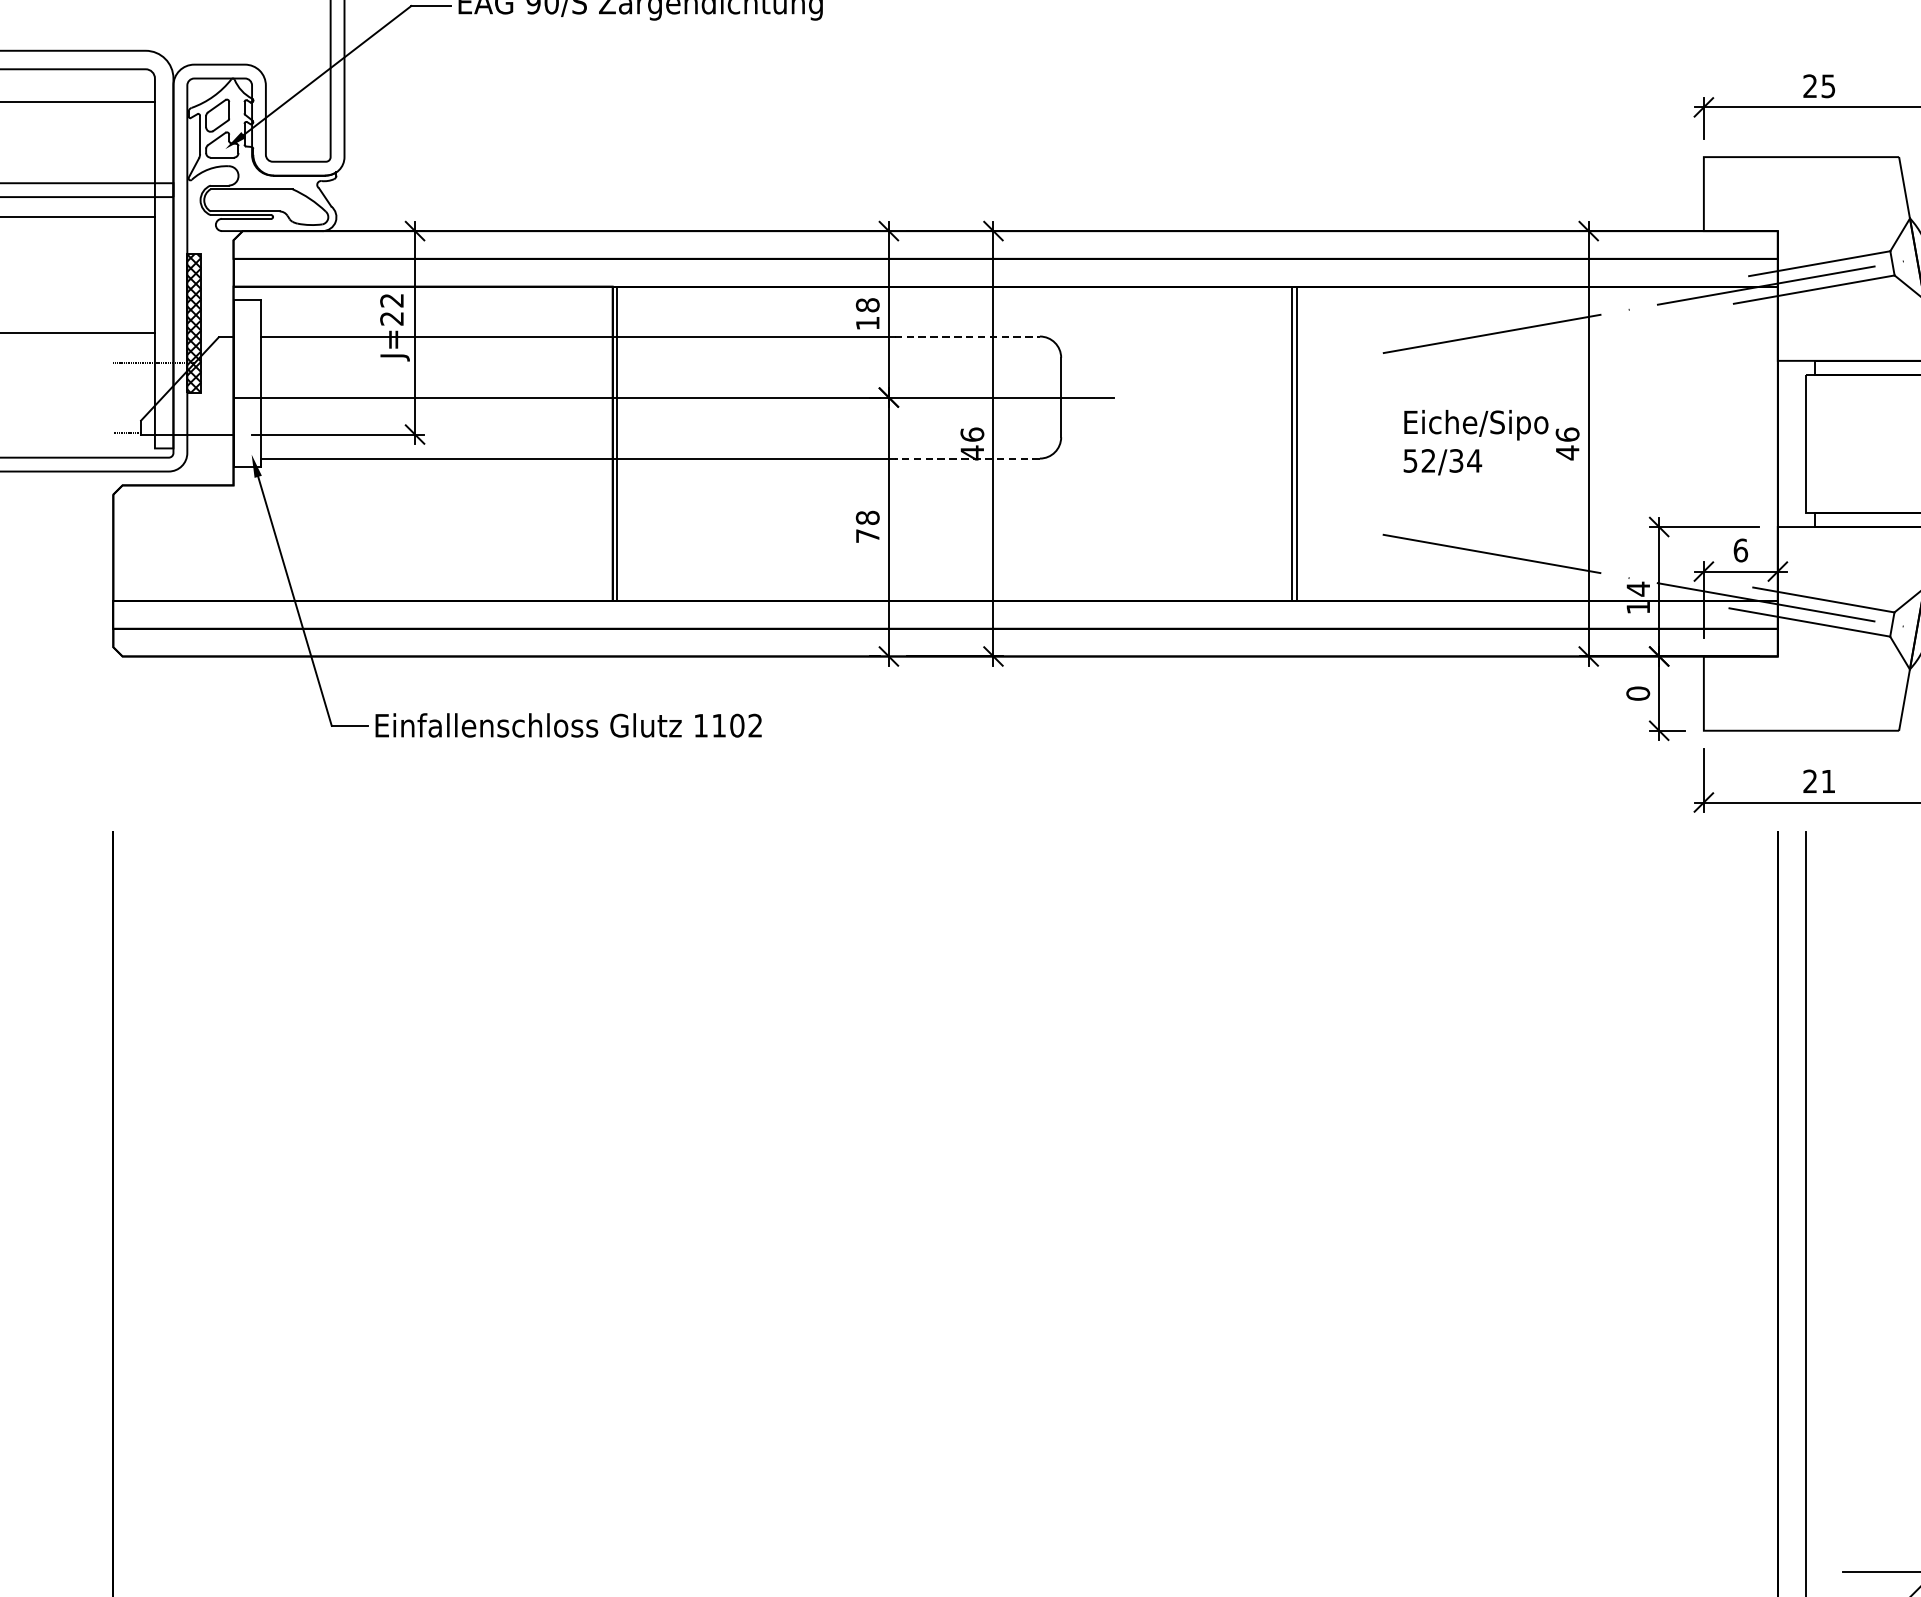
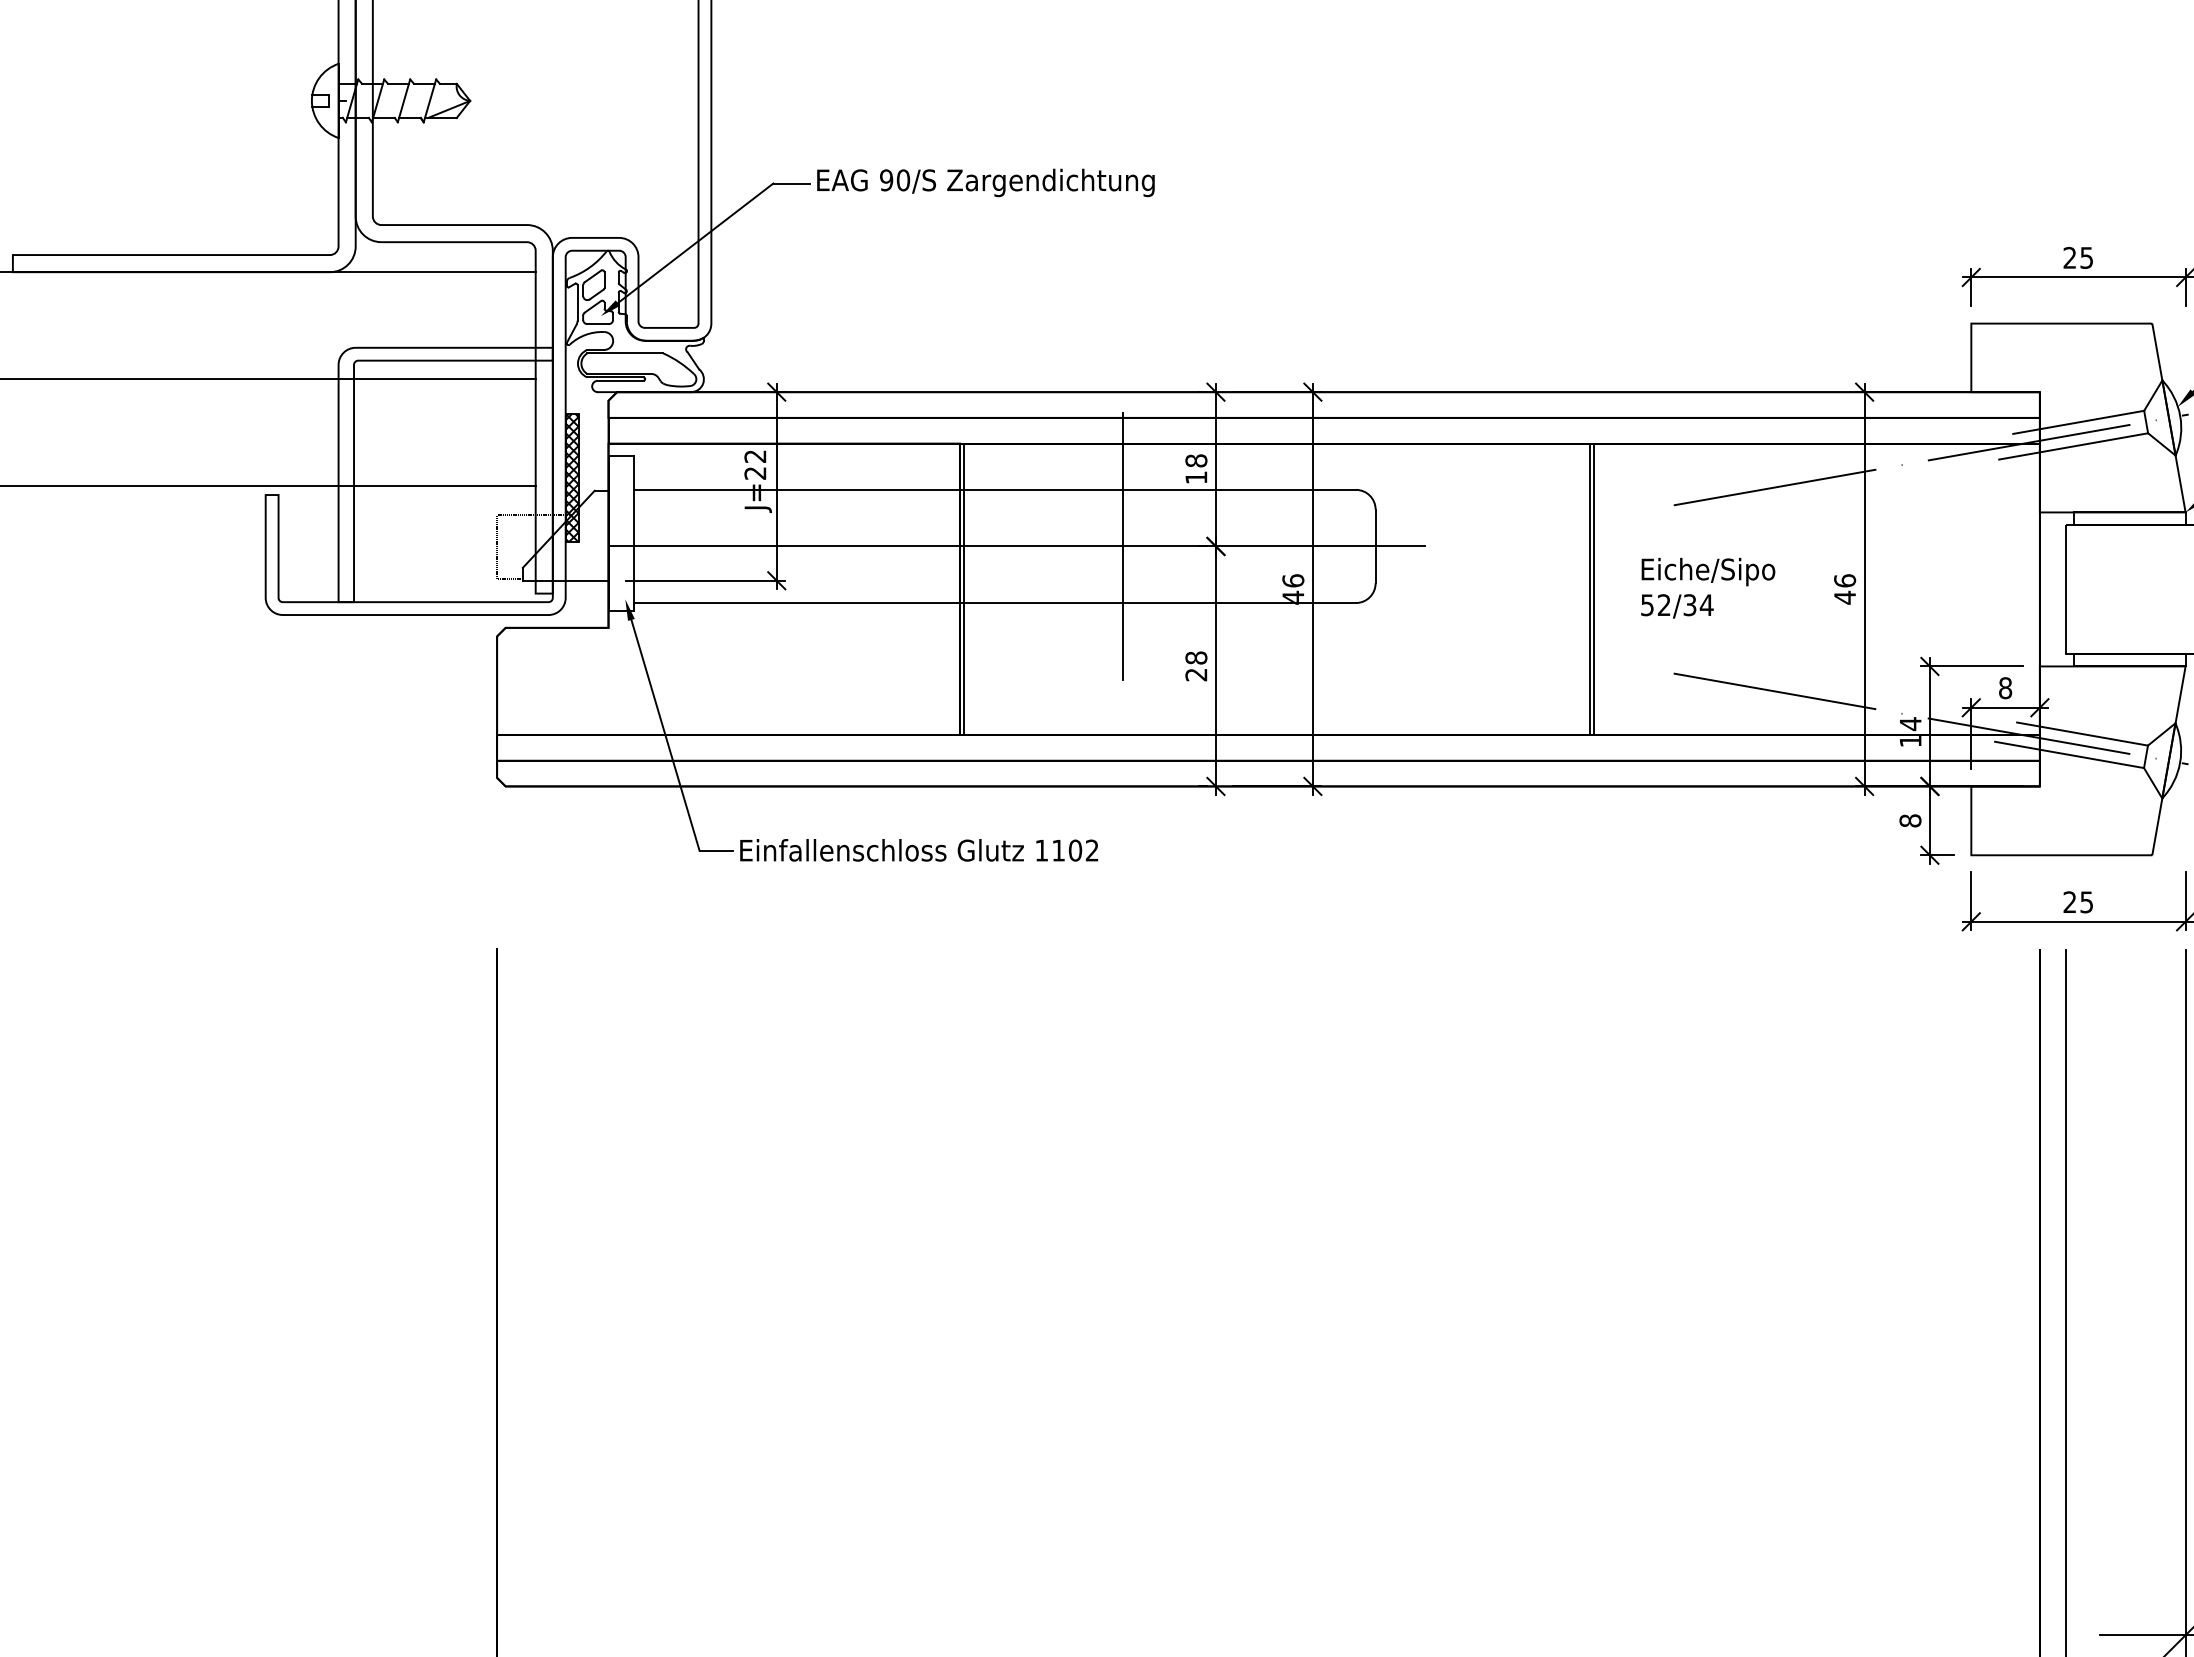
line: (968, 336) -> (1289, 489), dashed -> solid
line: (788, 396) -> (1122, 545), added
line: (113, 397) -> (497, 546), added
text: (1476, 442) -> (1708, 588), moved
line: (967, 459) -> (1288, 603), dashed -> solid
text: (867, 535) -> (1196, 674), 78 -> 28
text: (1740, 550) -> (2005, 688), 6 -> 8
text: (1638, 693) -> (1910, 820), 0 -> 8
text: (1828, 781) -> (2086, 902), 21 -> 25

